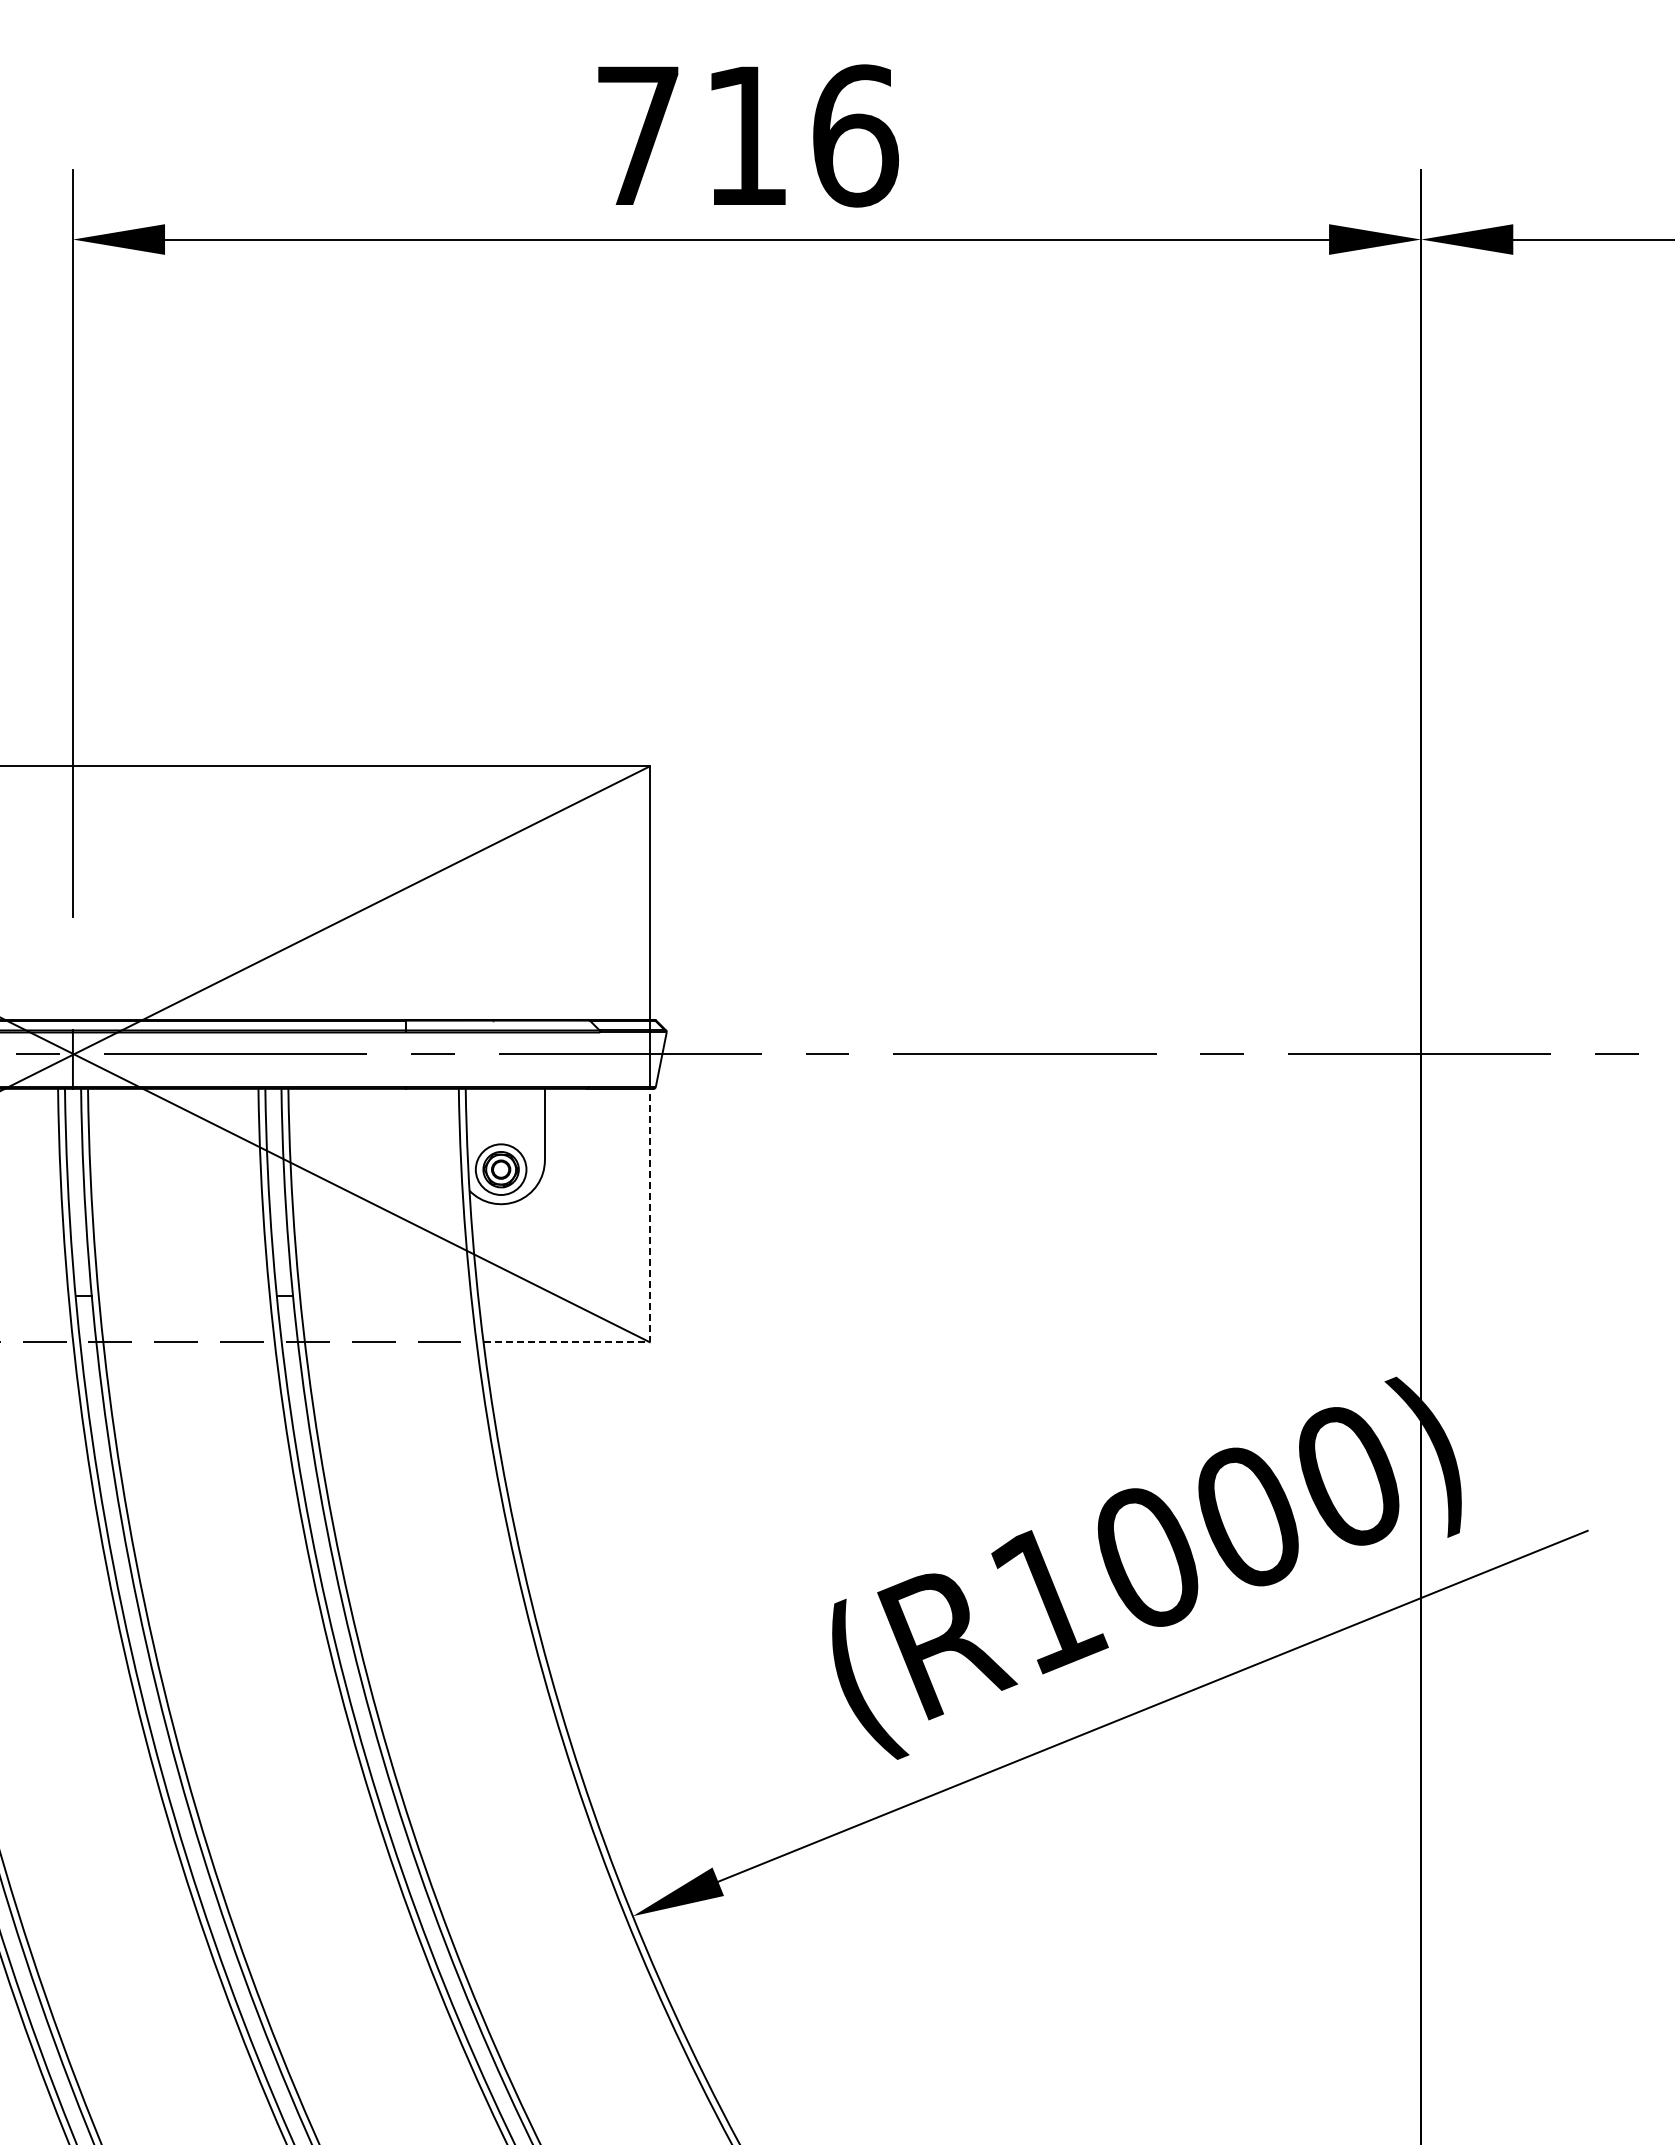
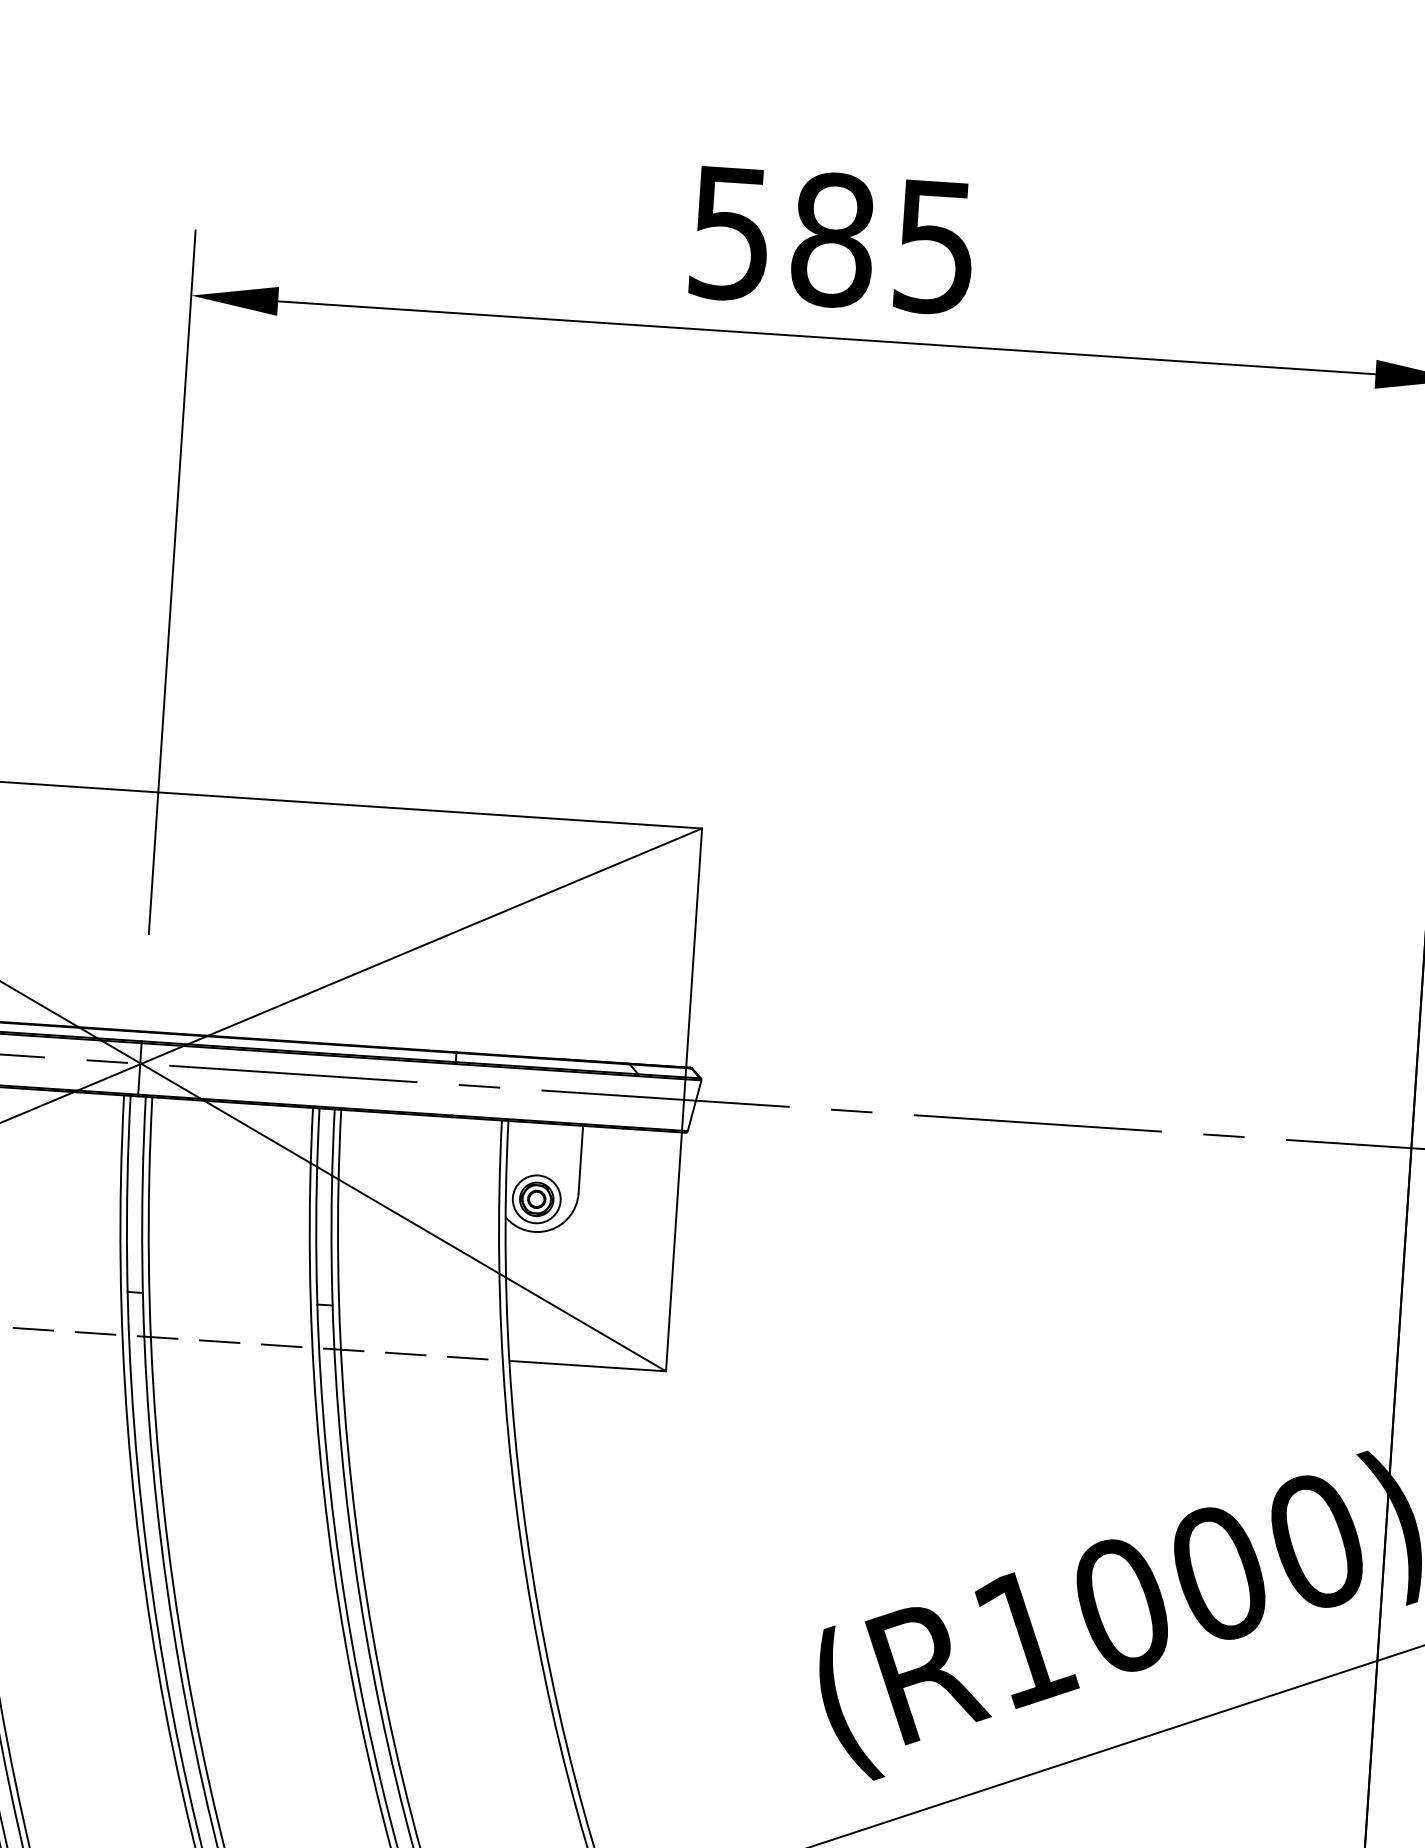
text: (748, 135) -> (834, 239), 716 -> 585
line: (649, 1299) -> (668, 1331), dashed -> solid

